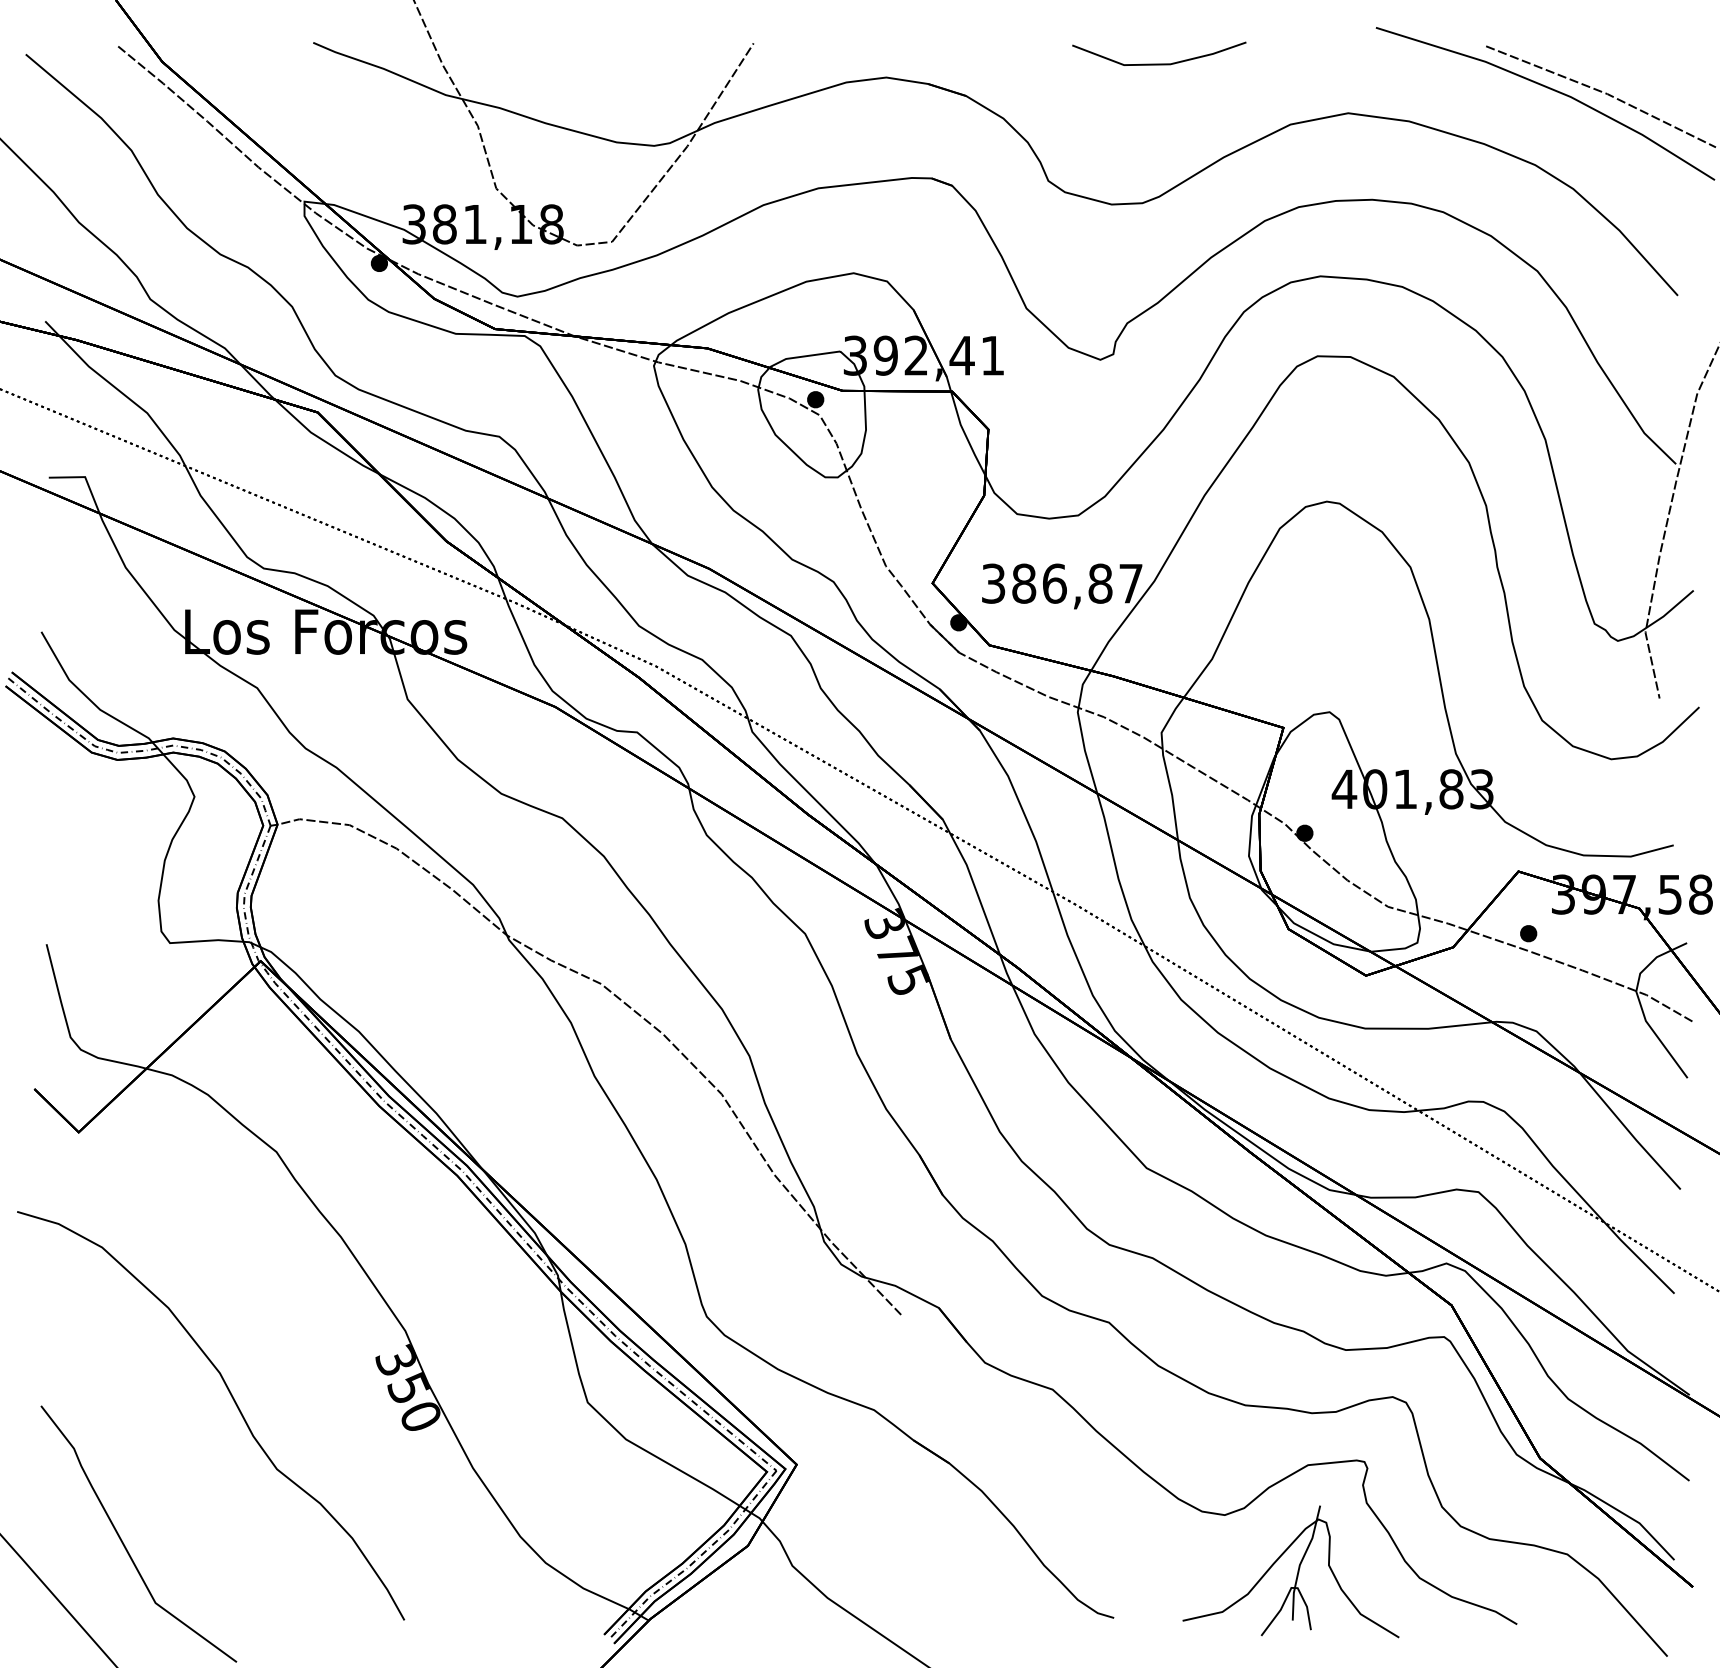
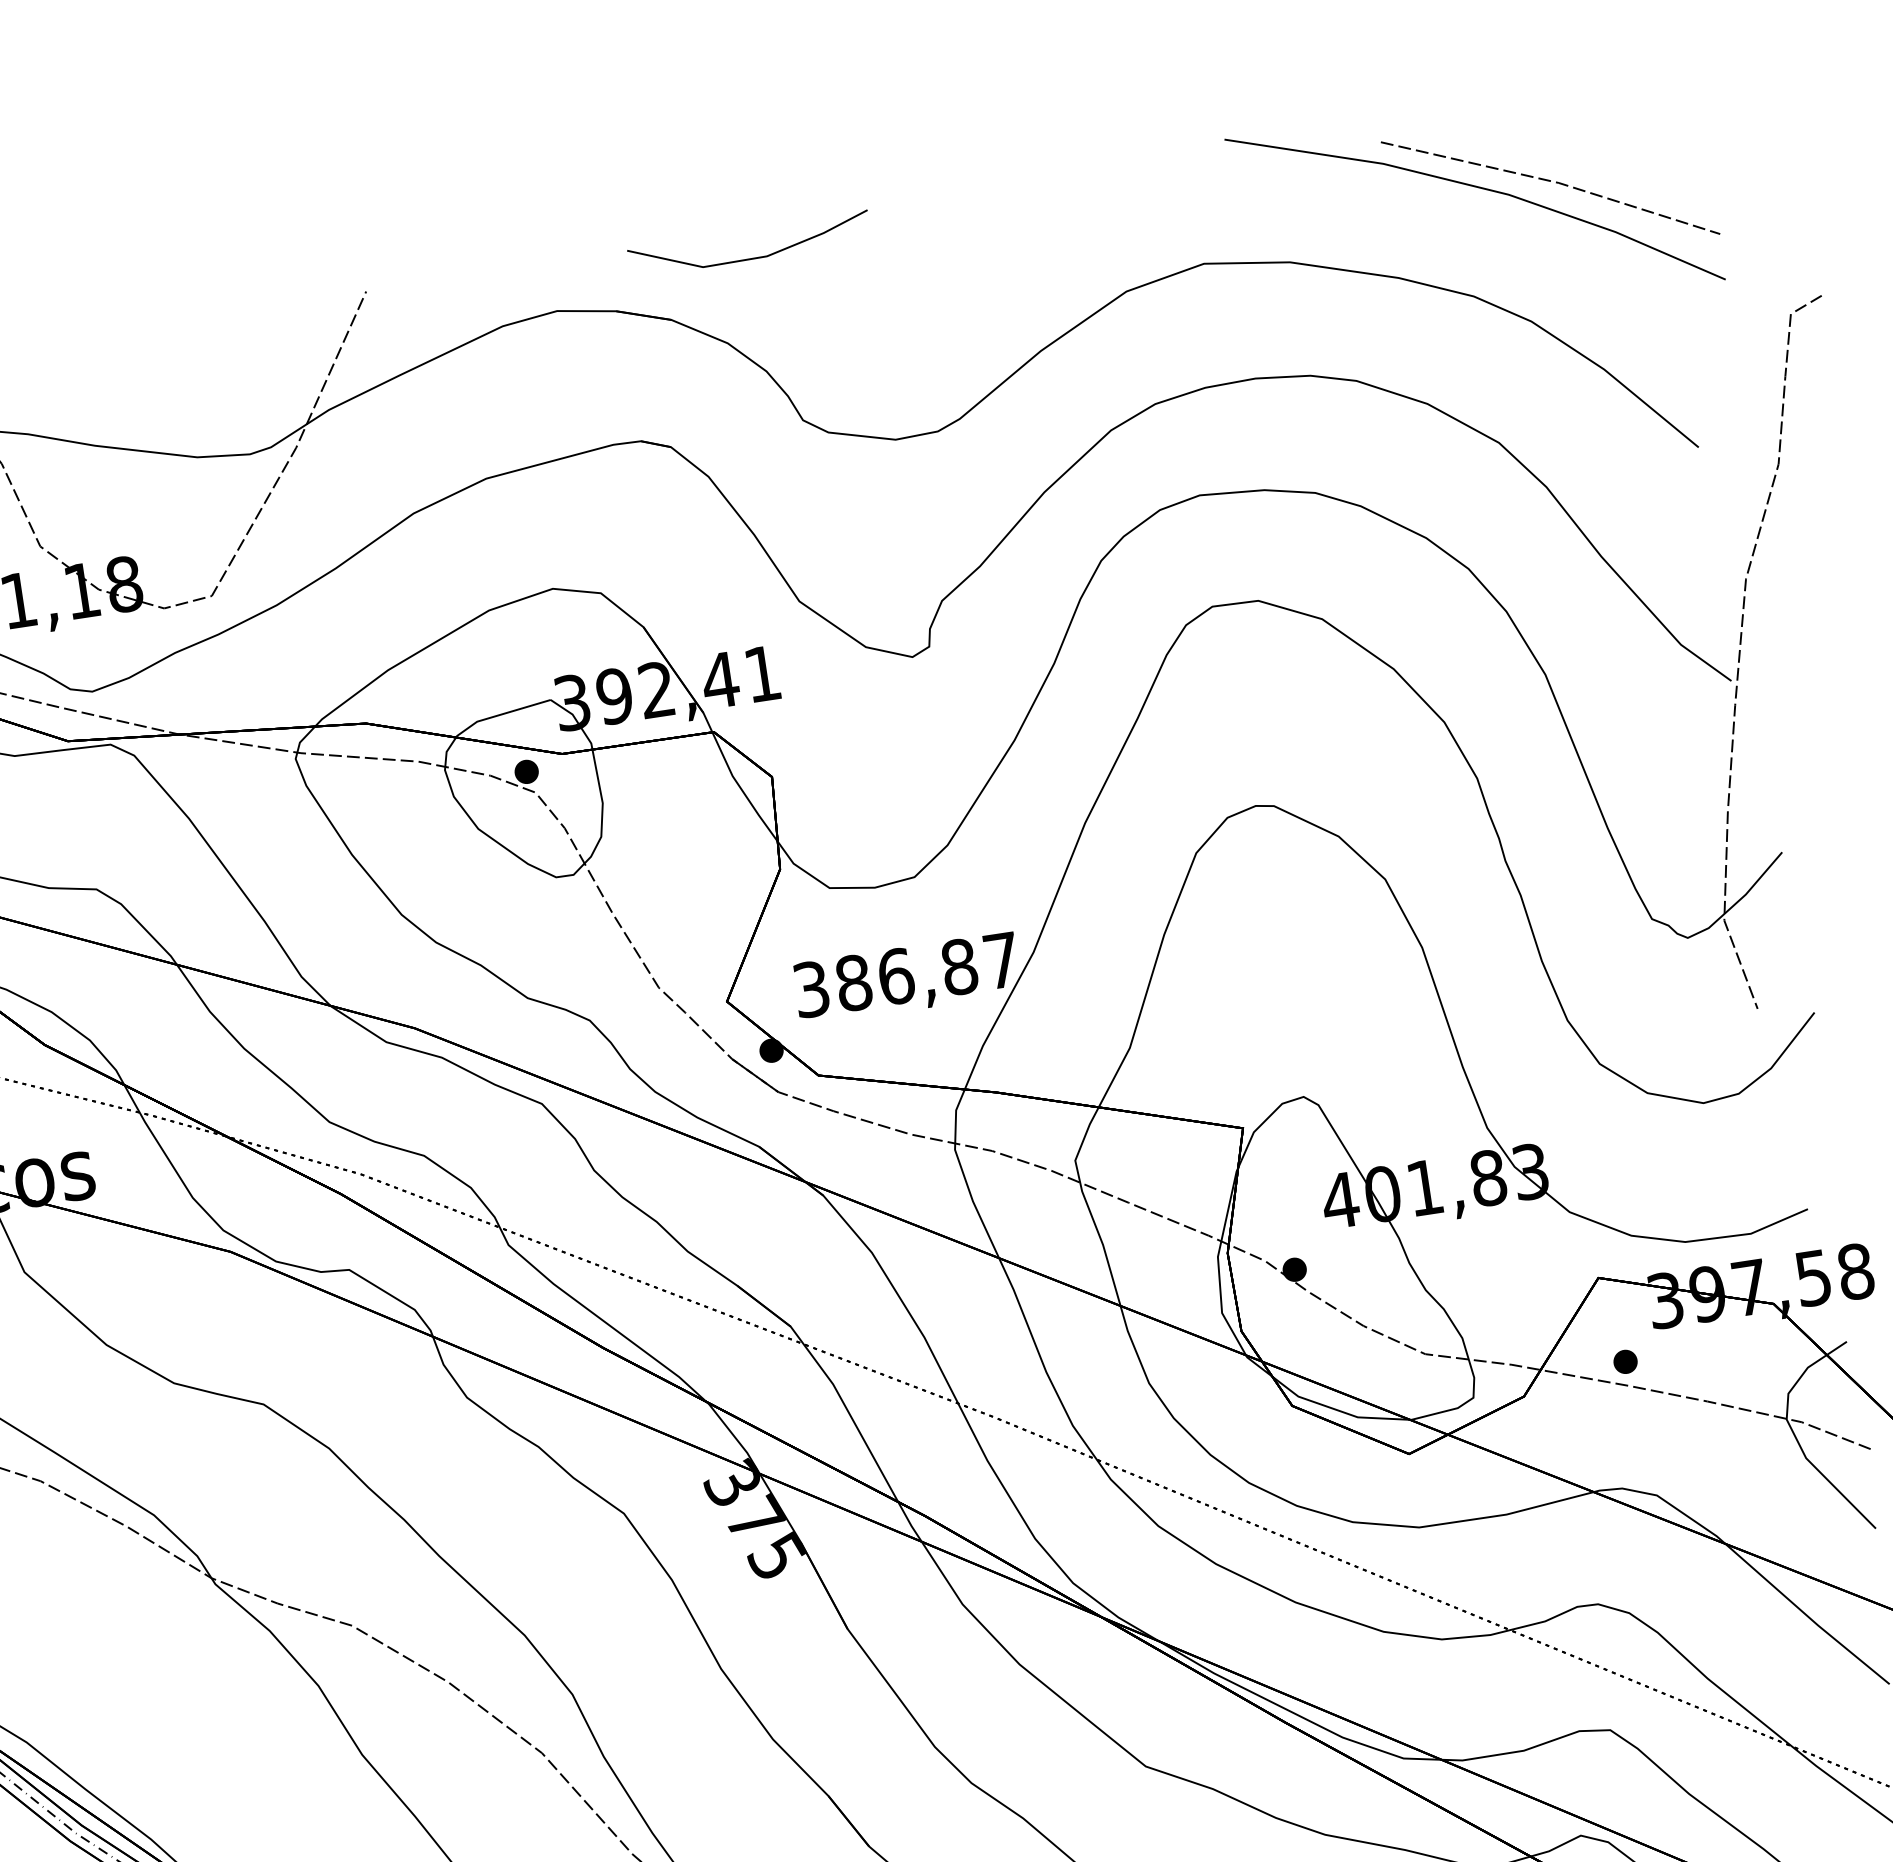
line: (1159, 63) -> (751, 257), moved

